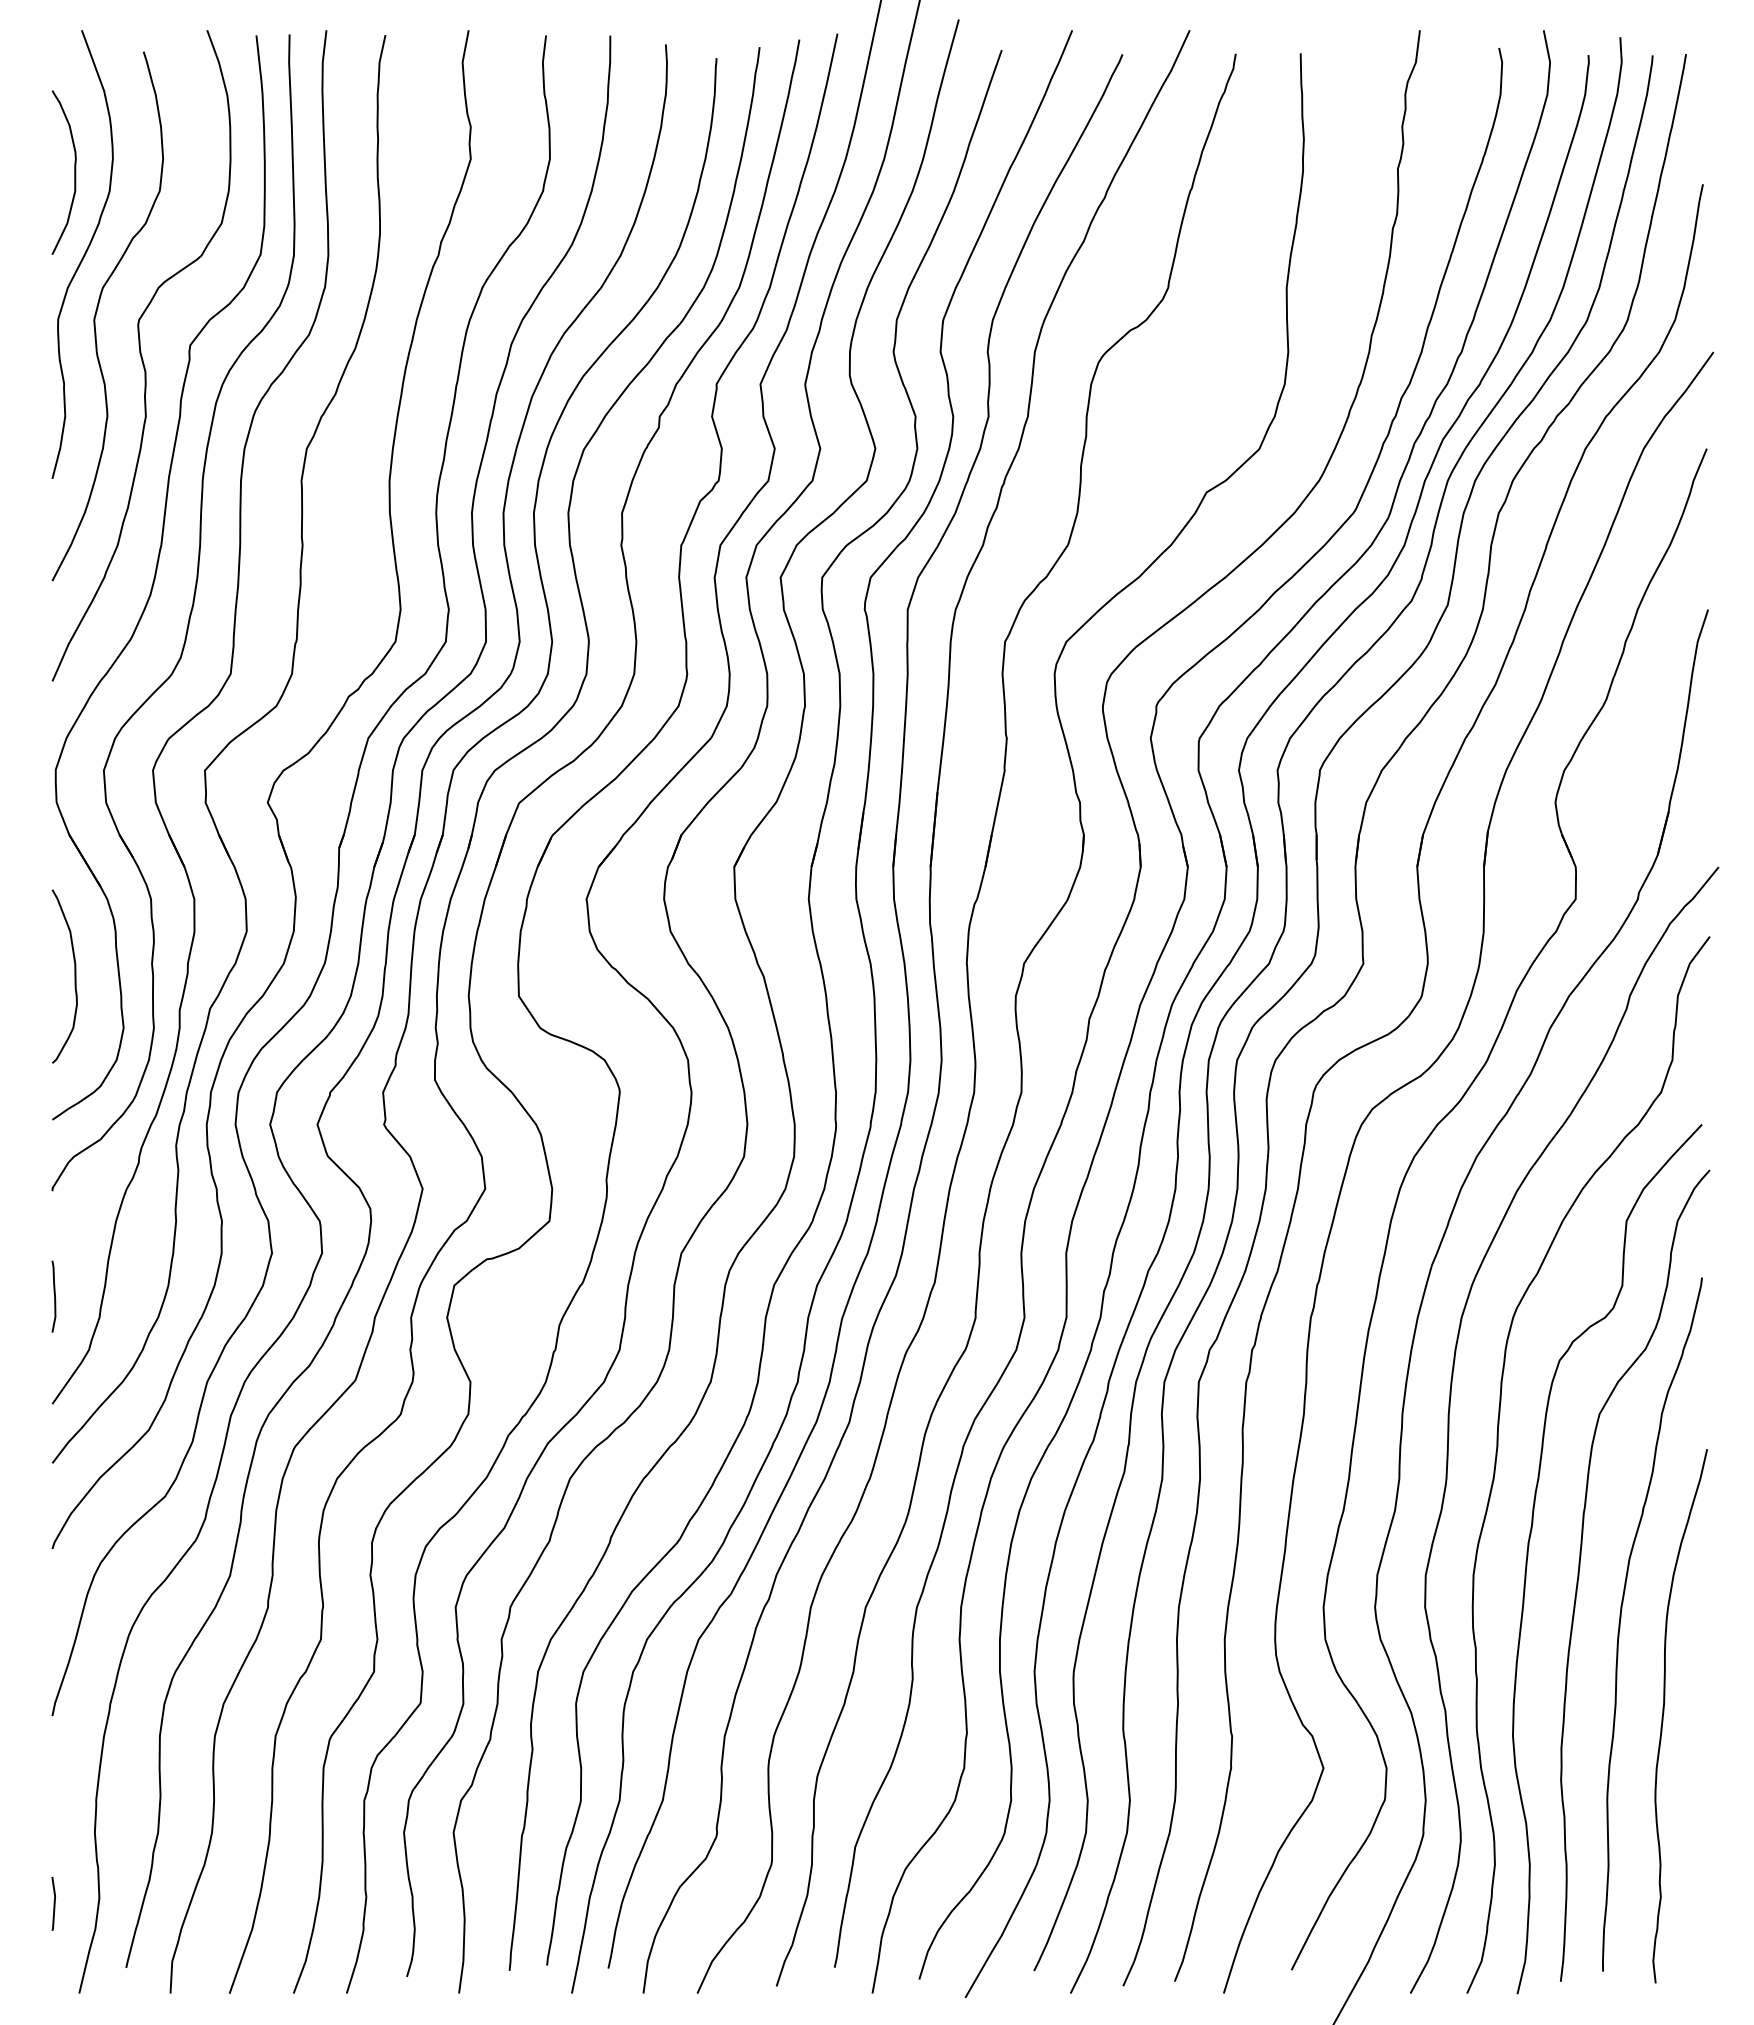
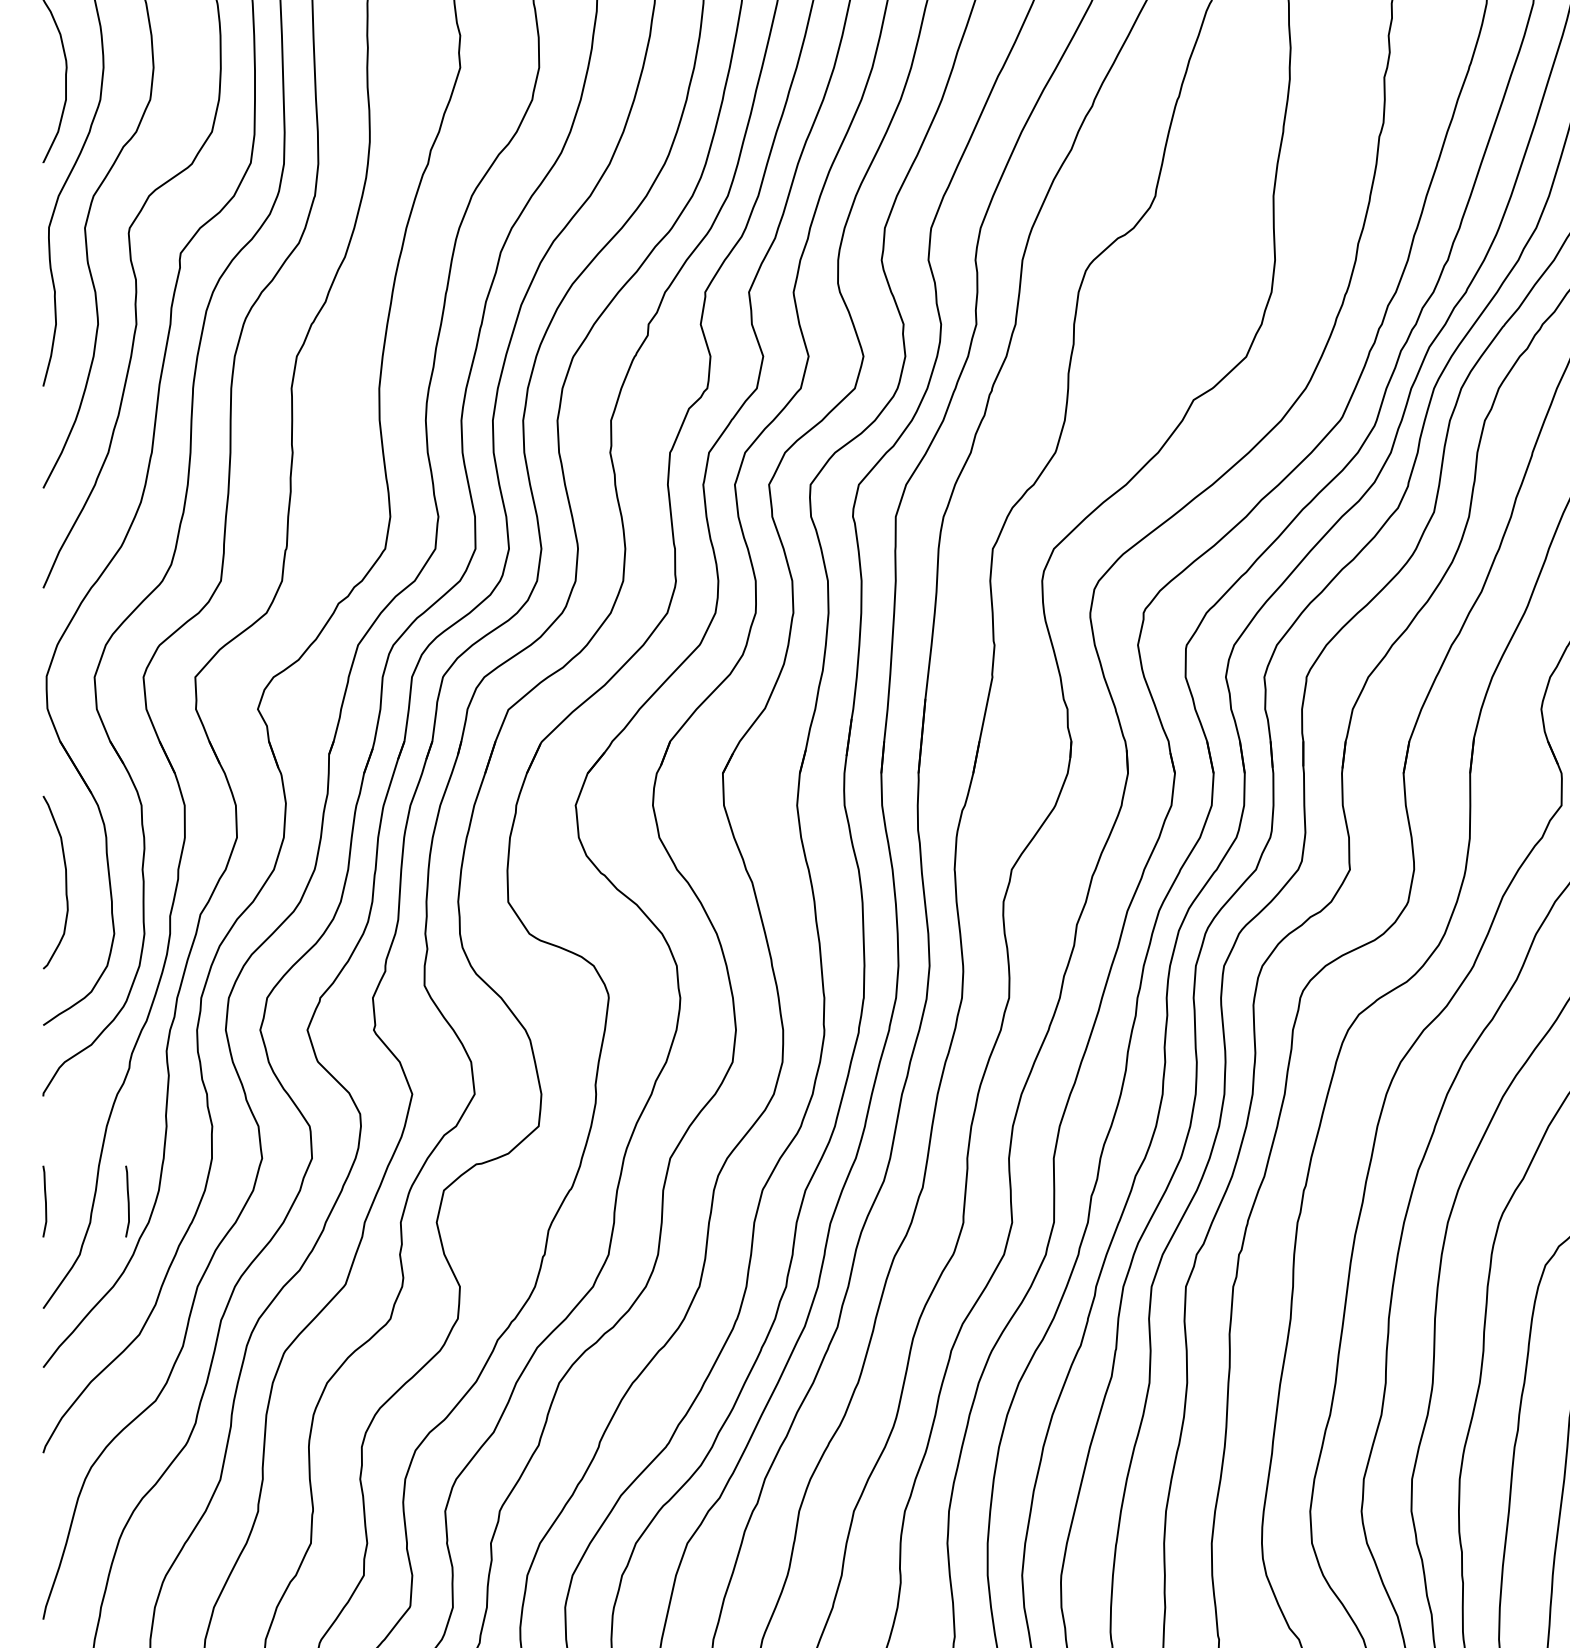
curve: (137, 1296) -> (128, 1201), added

